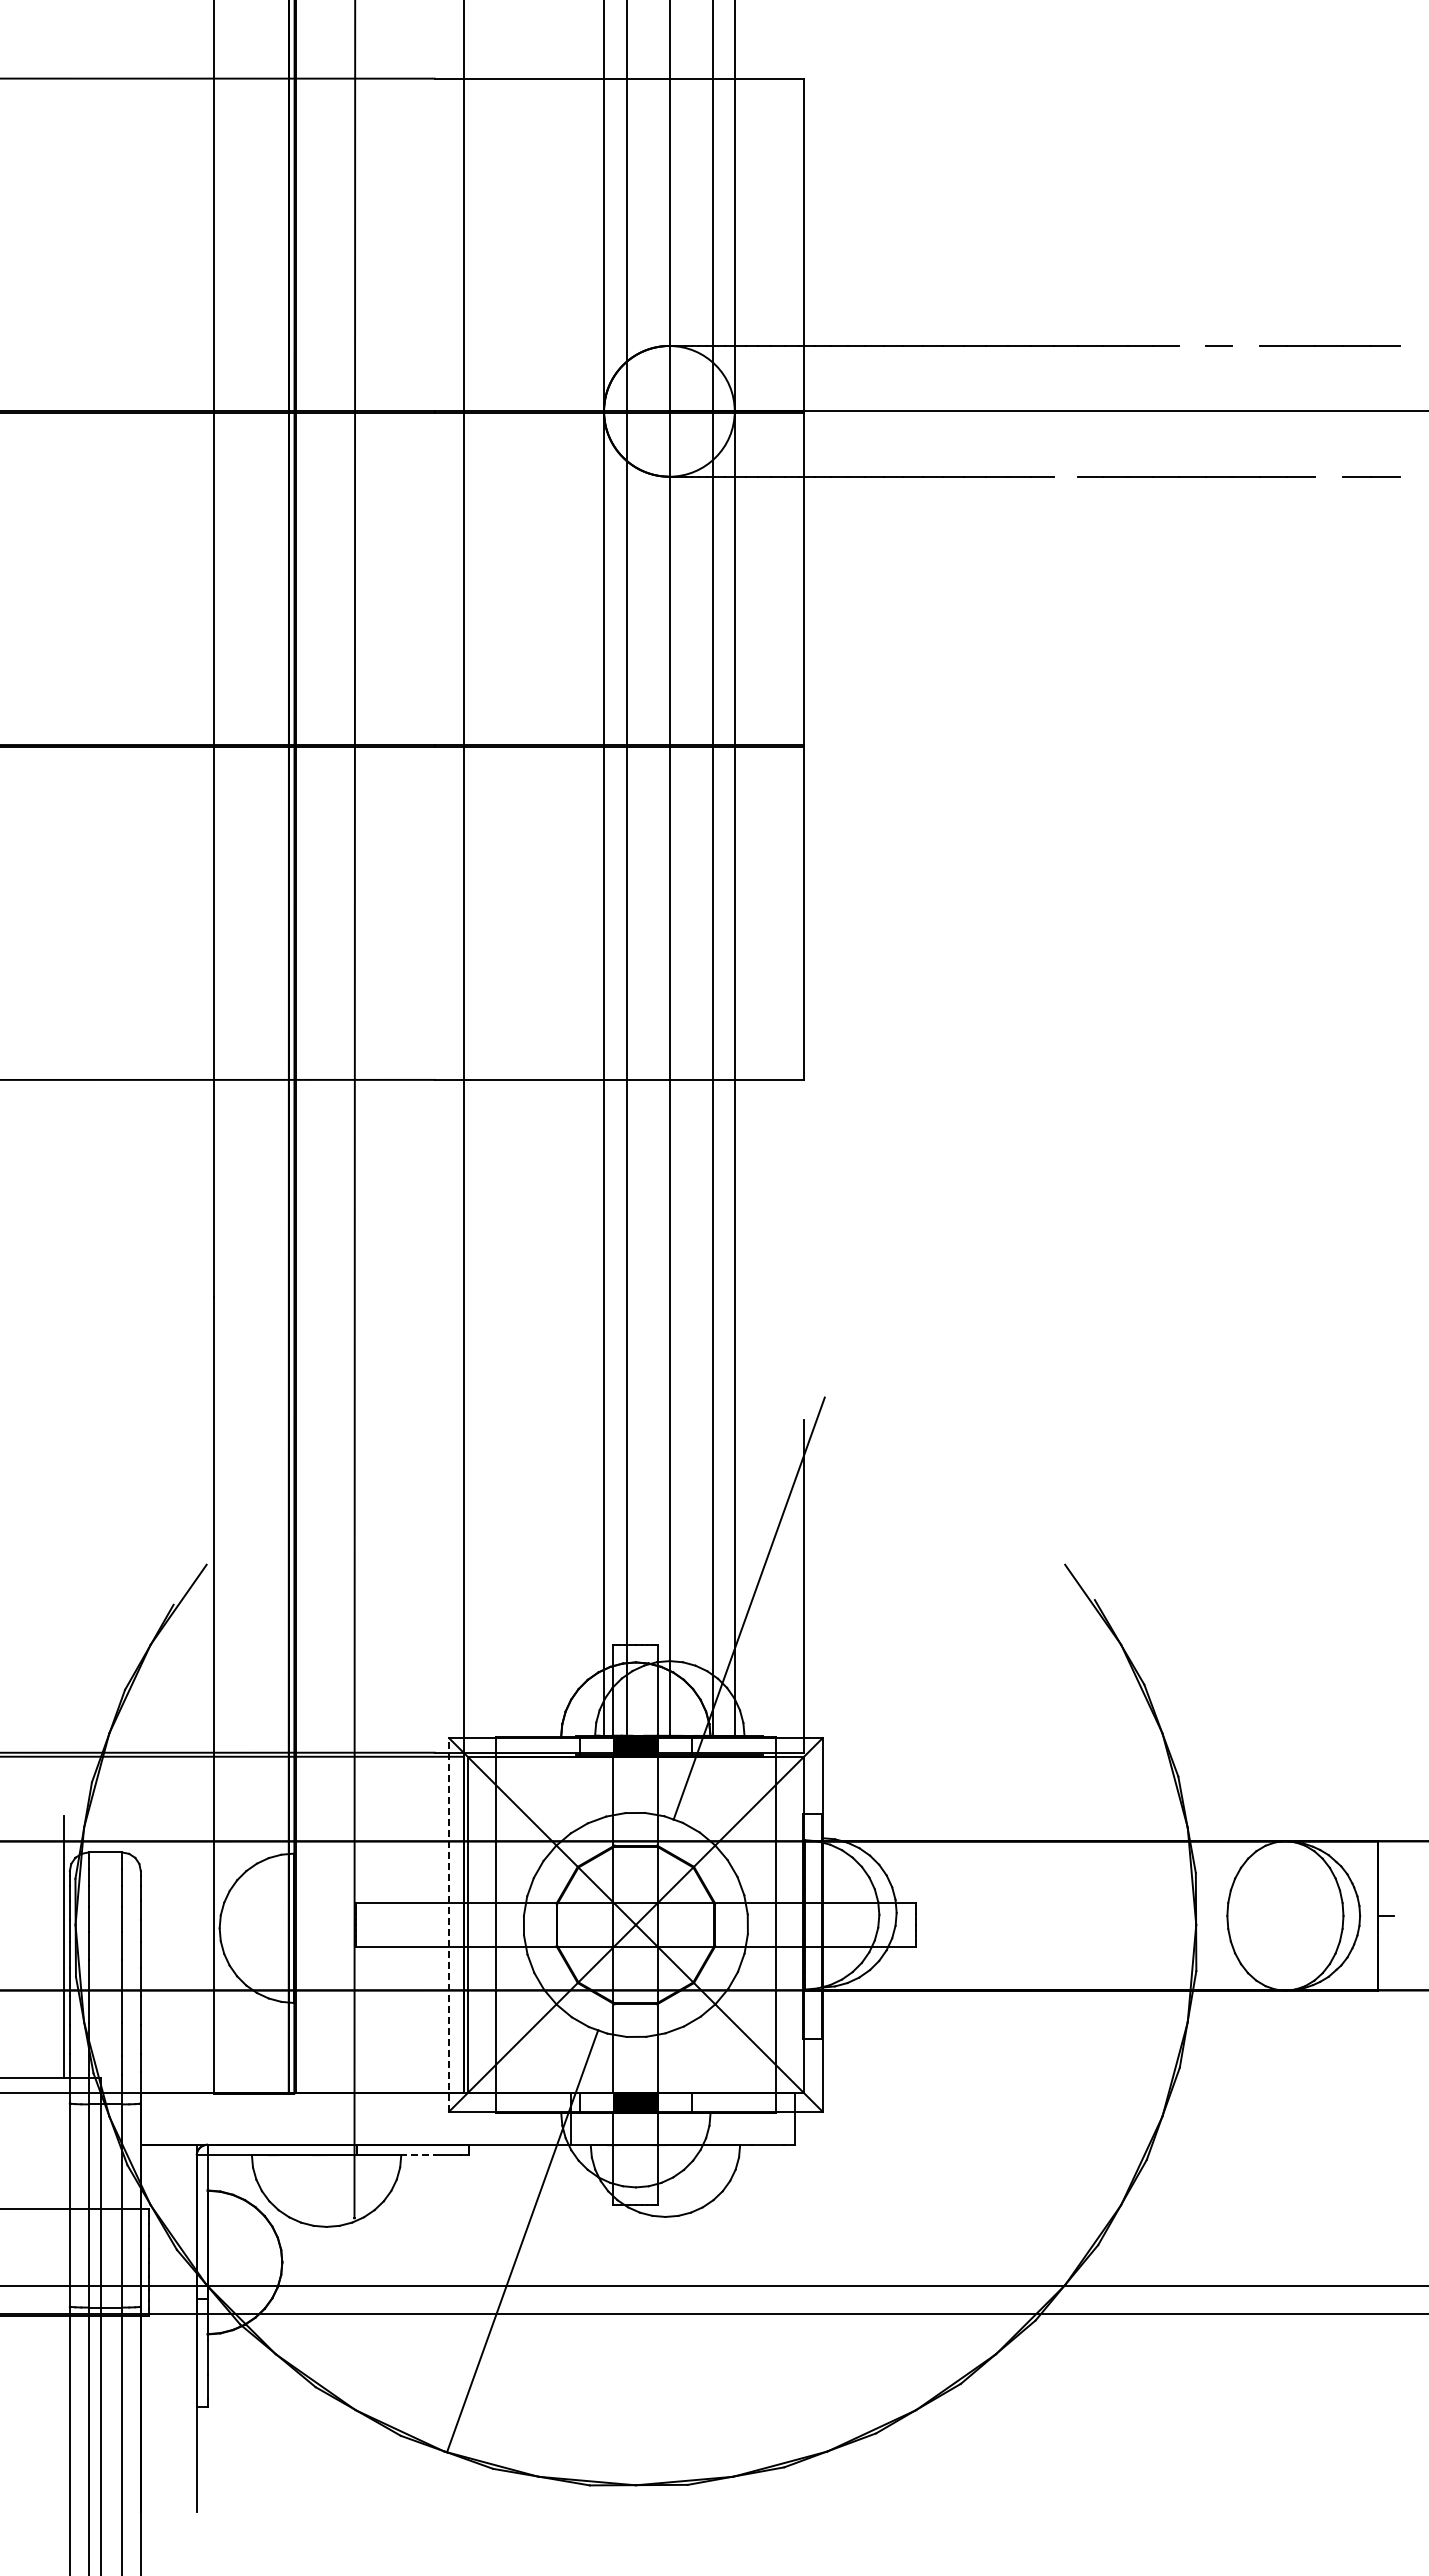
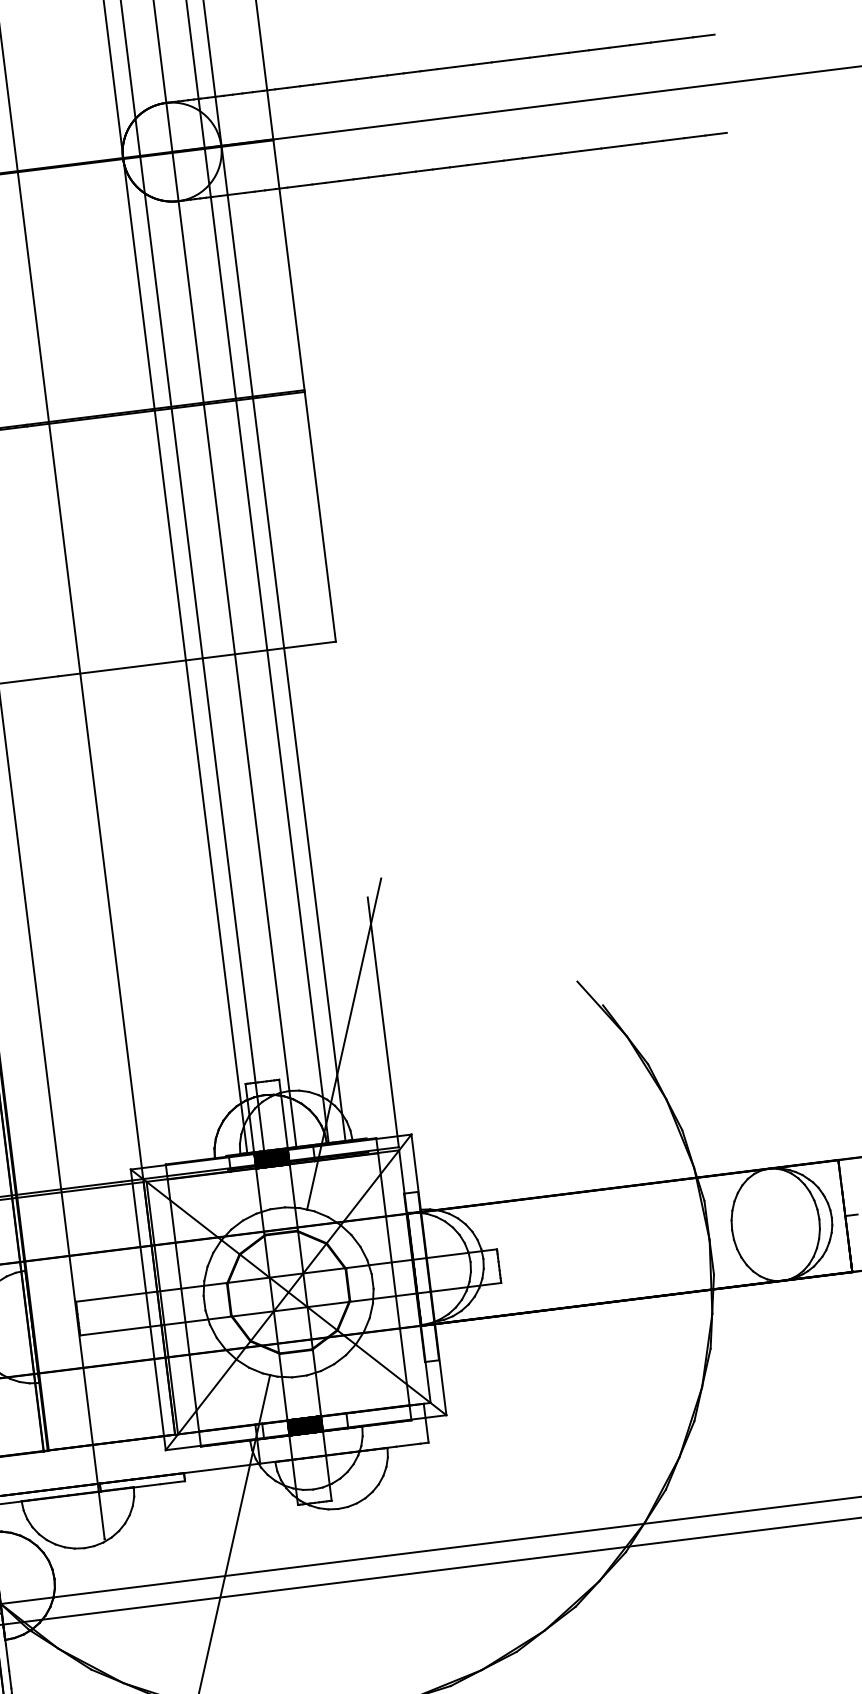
line: (1192, 346) -> (559, 54), added
line: (1245, 346) -> (598, 49), added
line: (1066, 476) -> (476, 163), added
line: (1328, 476) -> (673, 139), added
line: (449, 1924) -> (148, 1309), dashed -> solid
line: (418, 2155) -> (146, 1485), dashed -> solid

